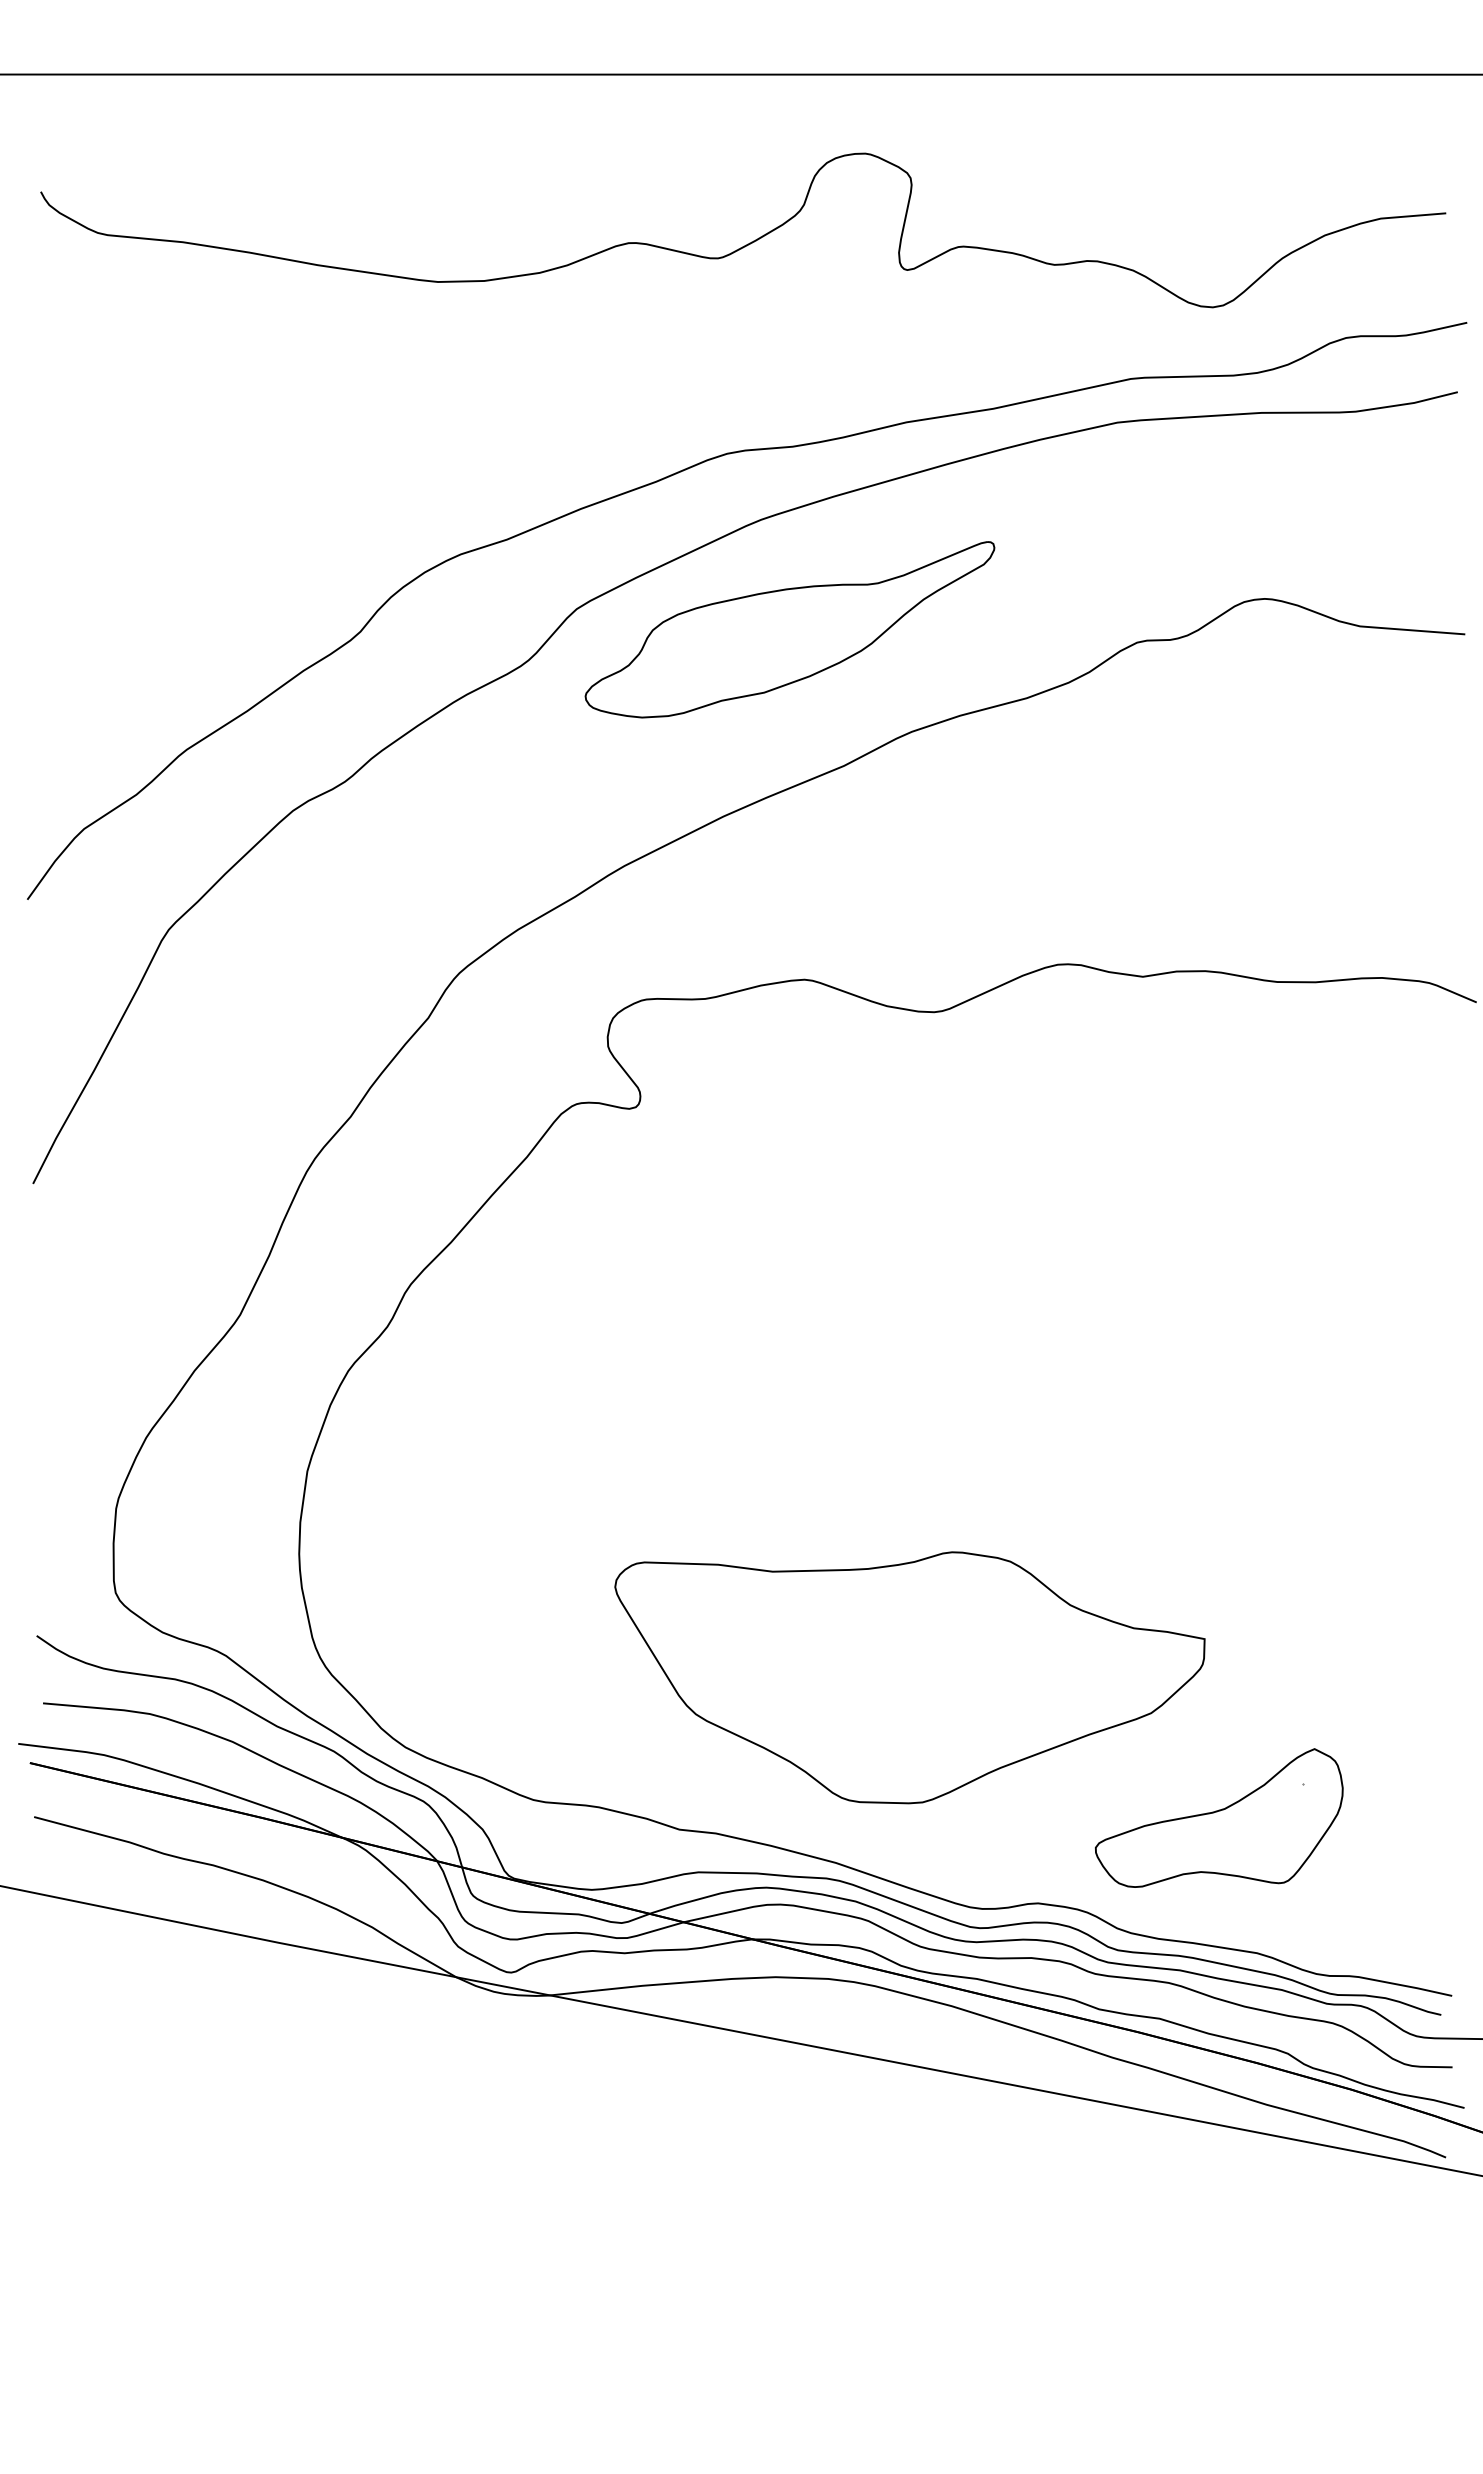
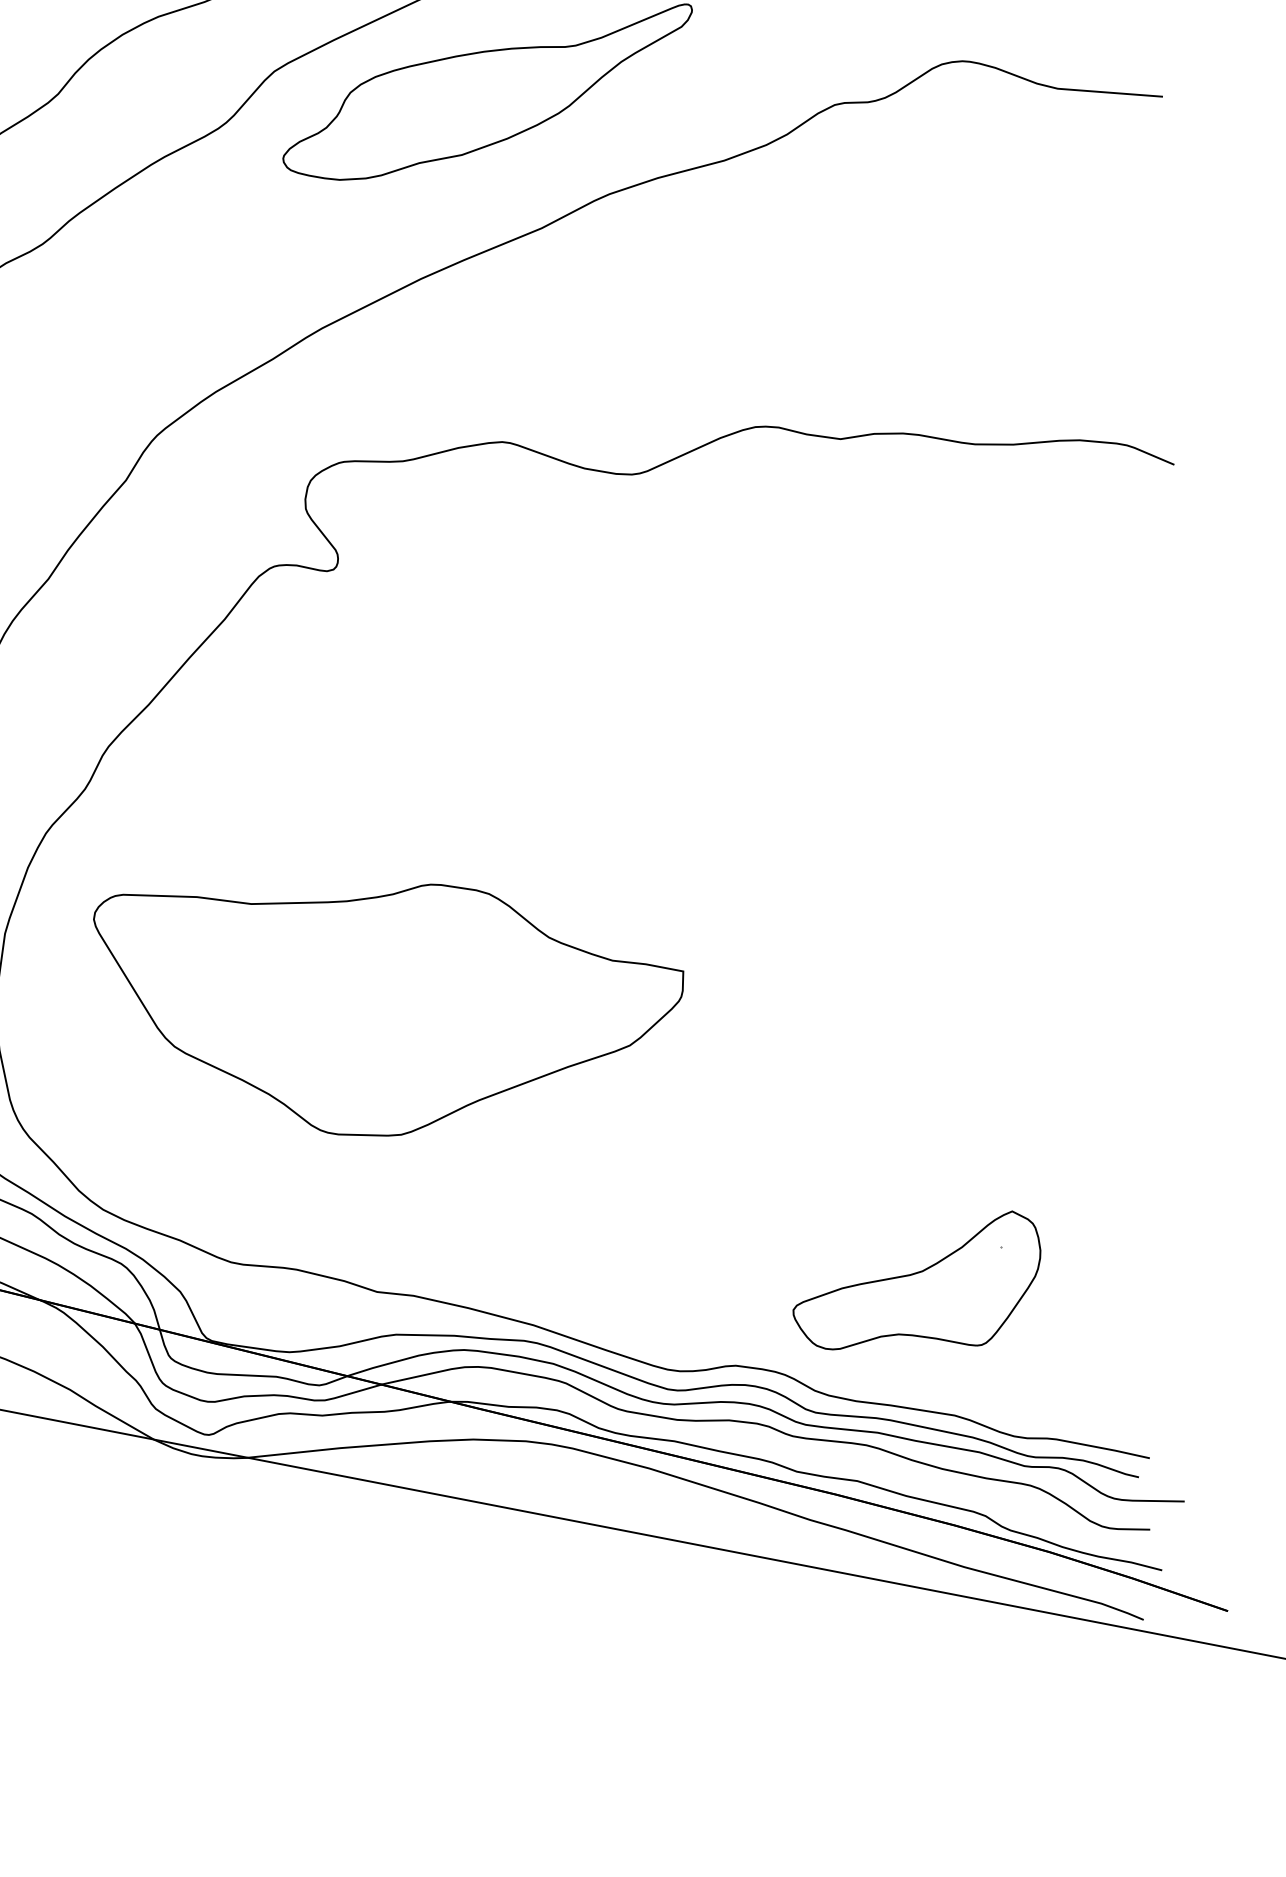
part: (909, 1677) -> (388, 1009), moved

